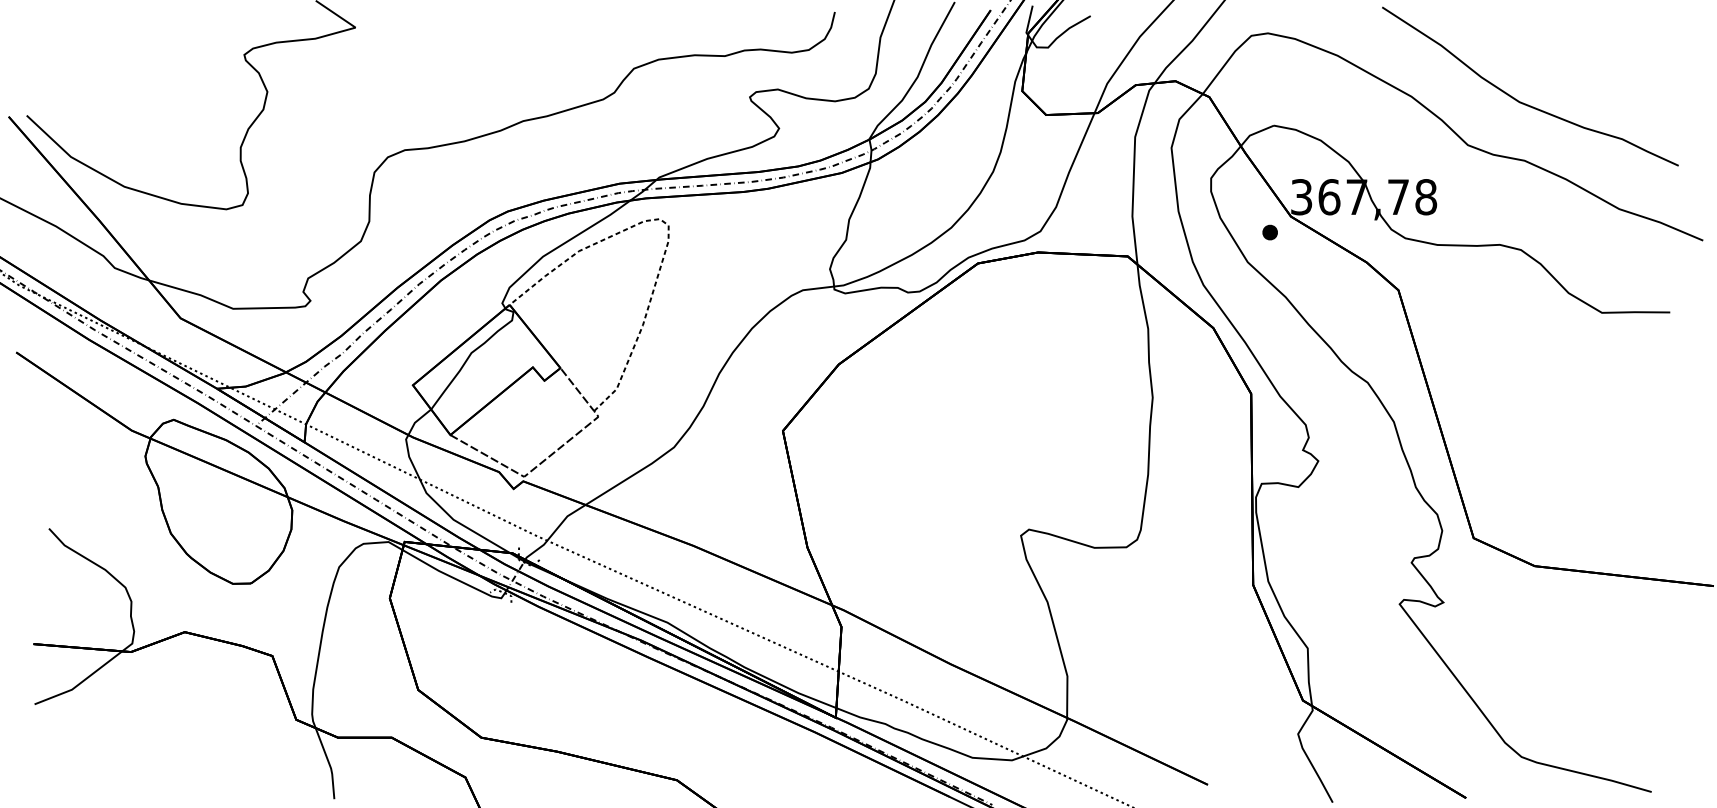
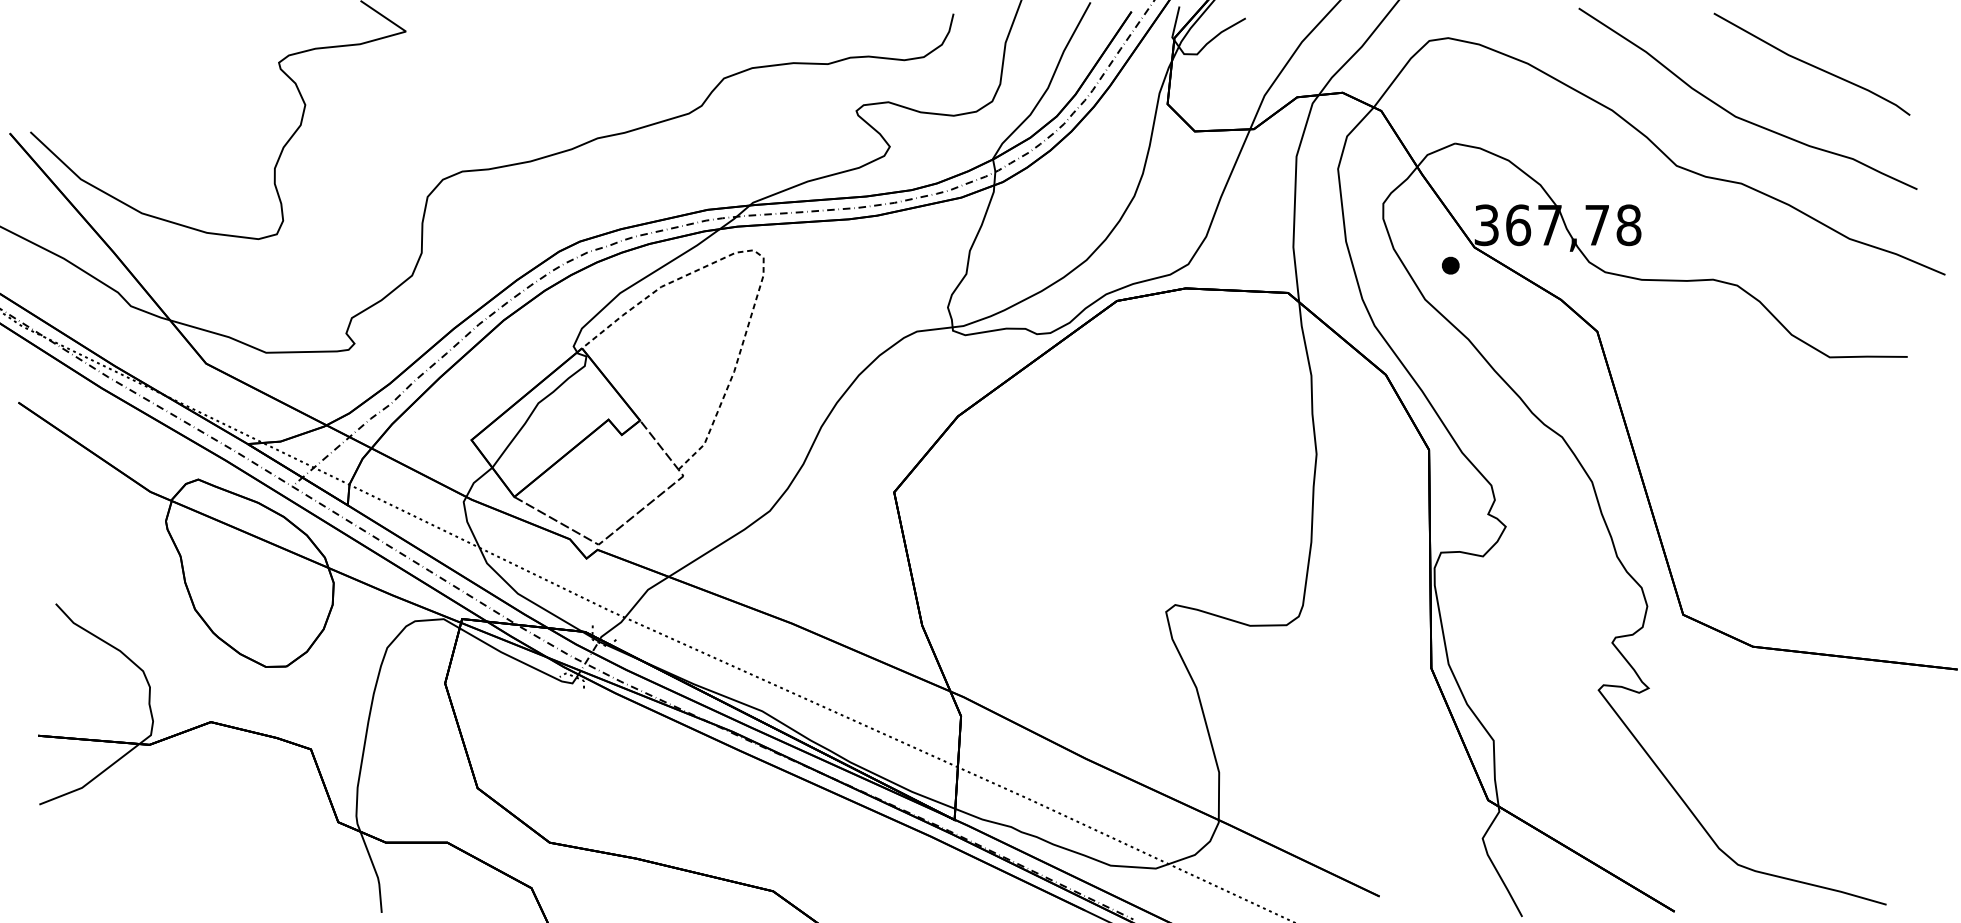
line: (1586, 56) -> (1812, 64), added

